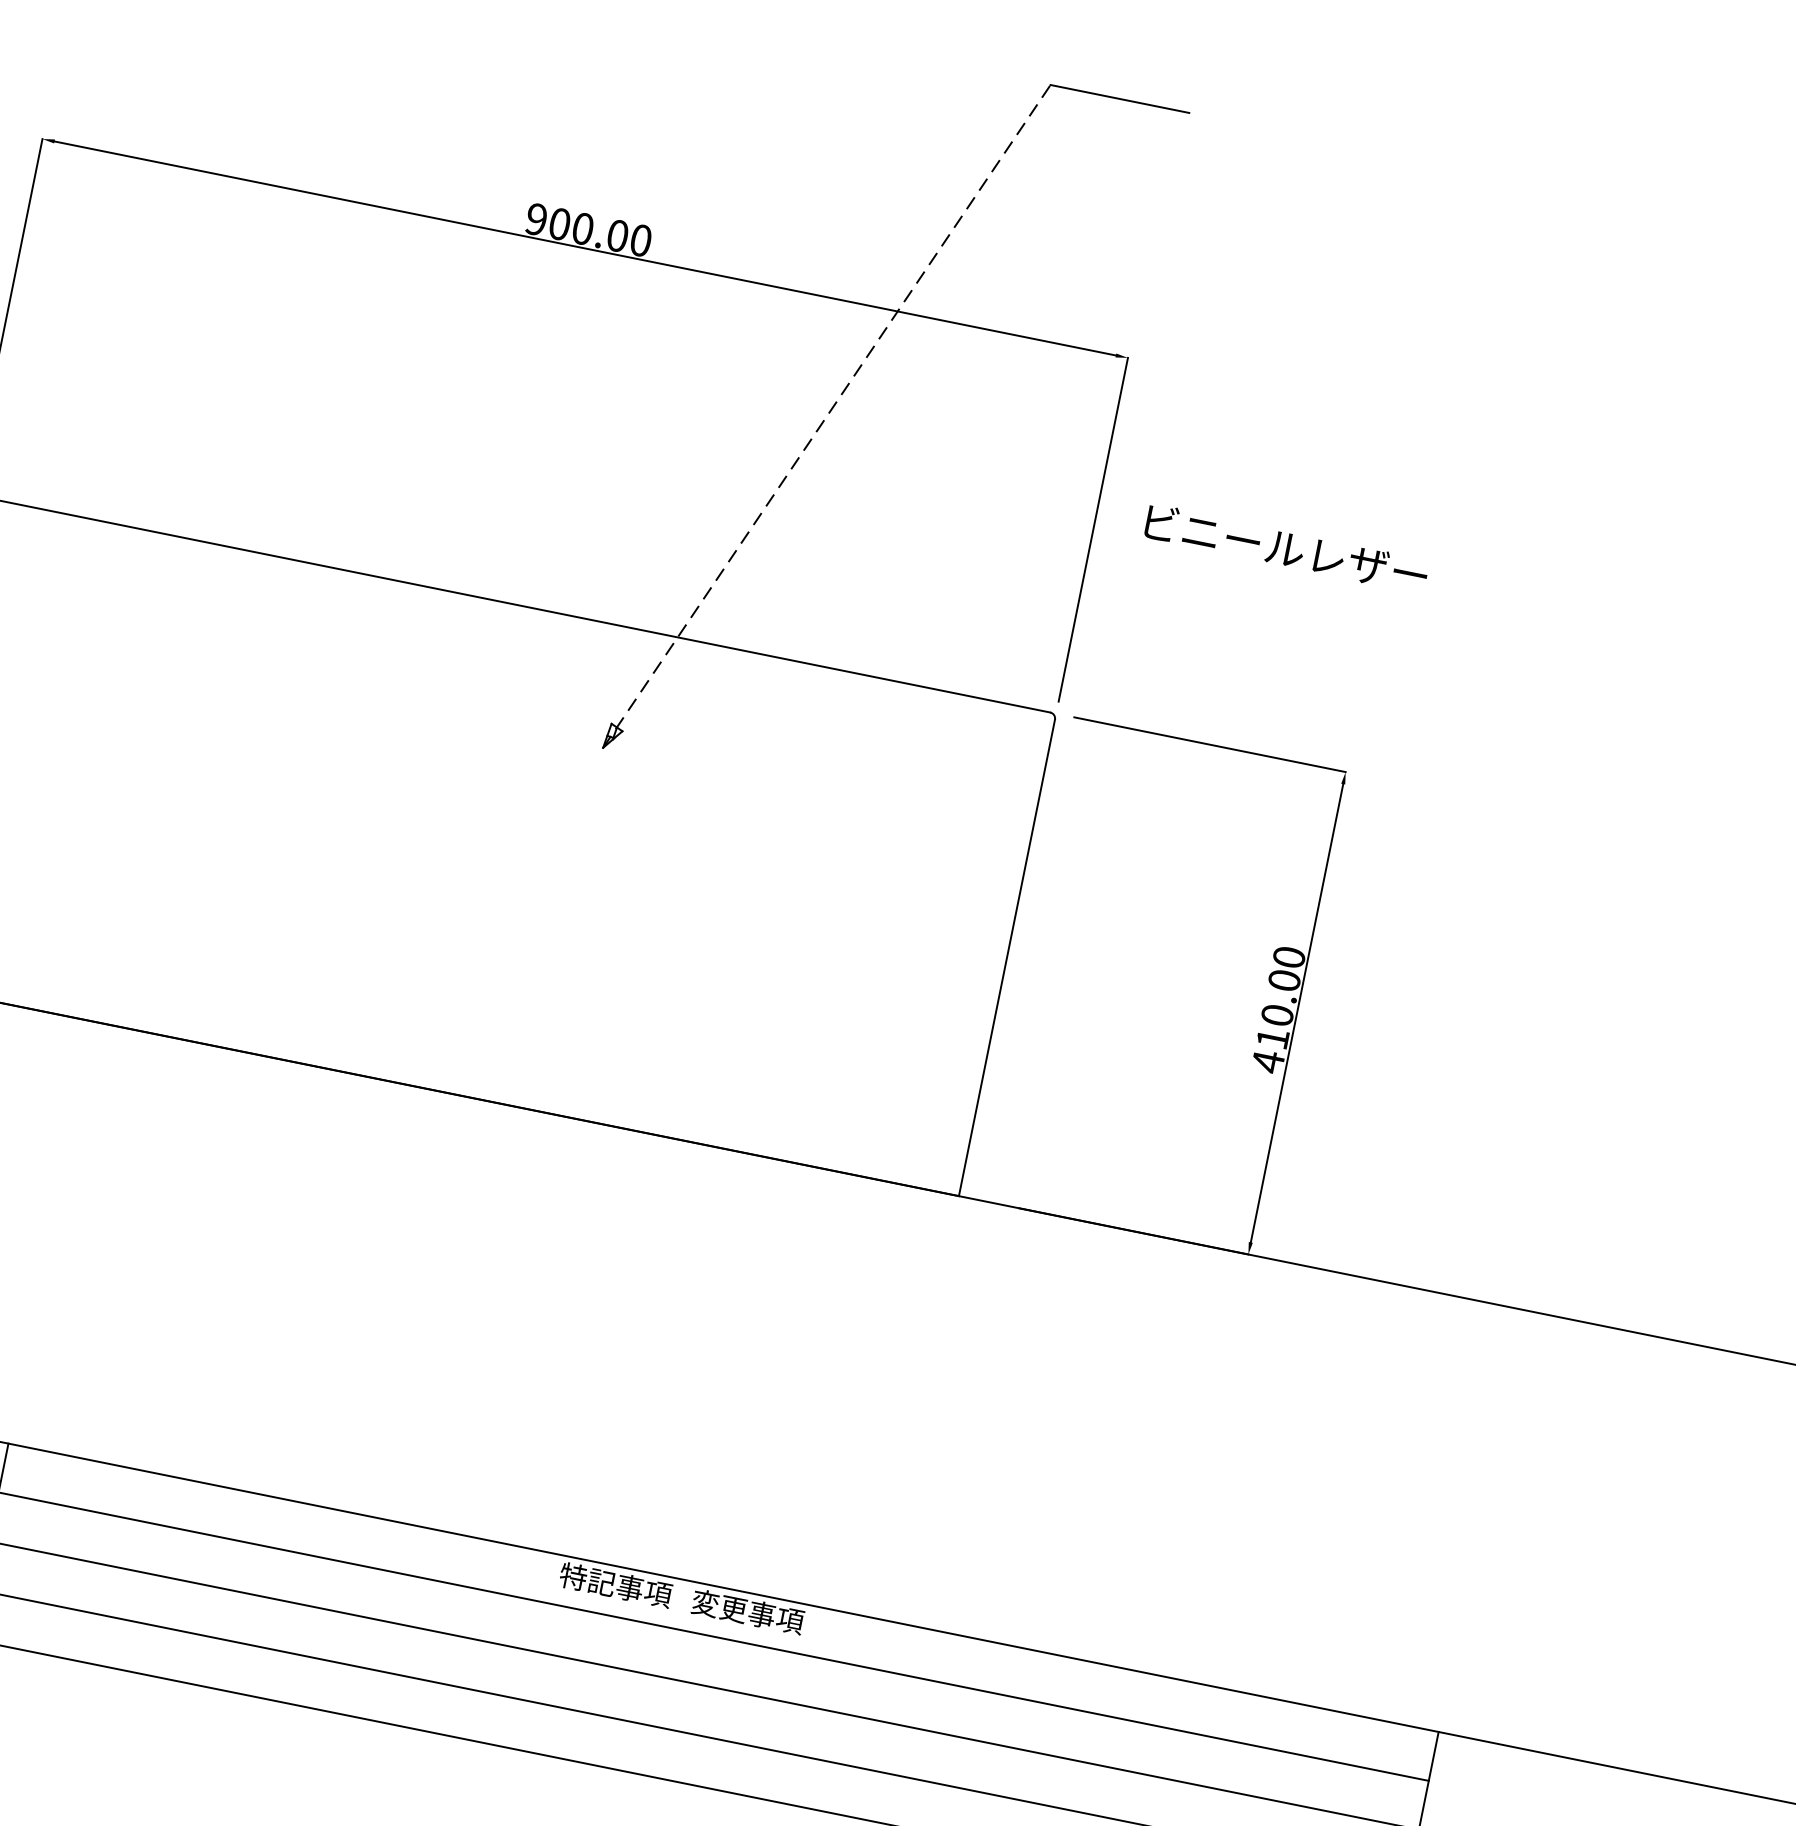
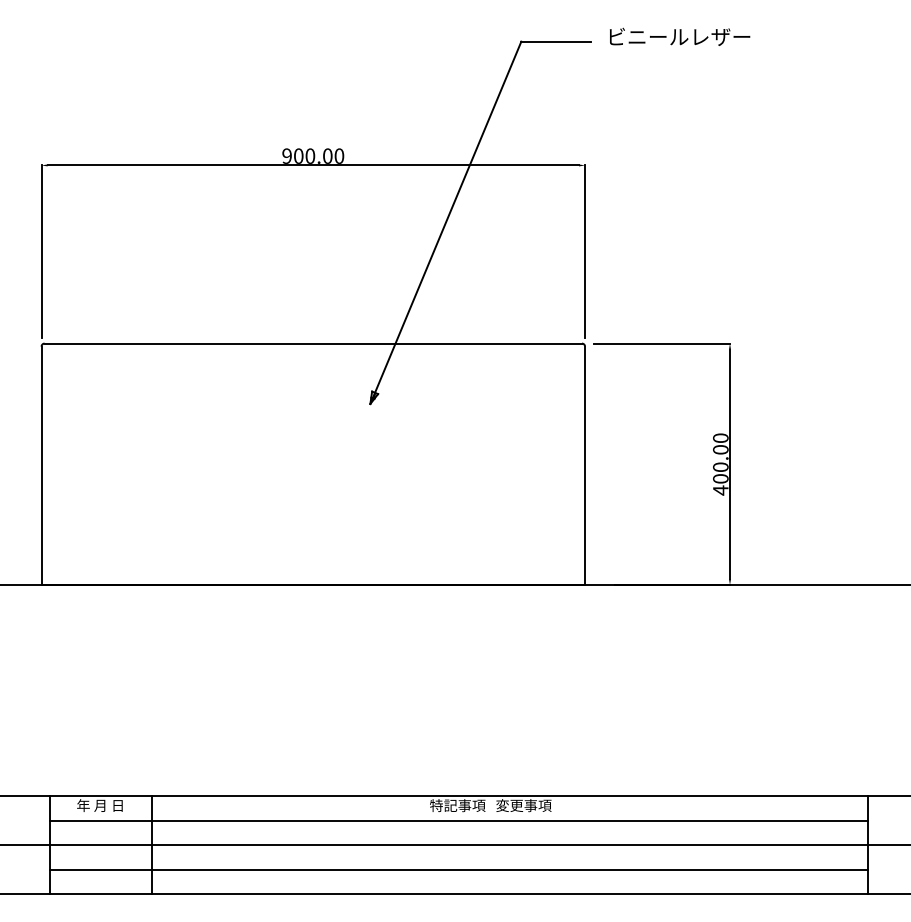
line: (828, 416) -> (446, 222), dashed -> solid
text: (1287, 548) -> (680, 36), moved
text: (1272, 1037) -> (720, 478), 410.00 -> 400.00

